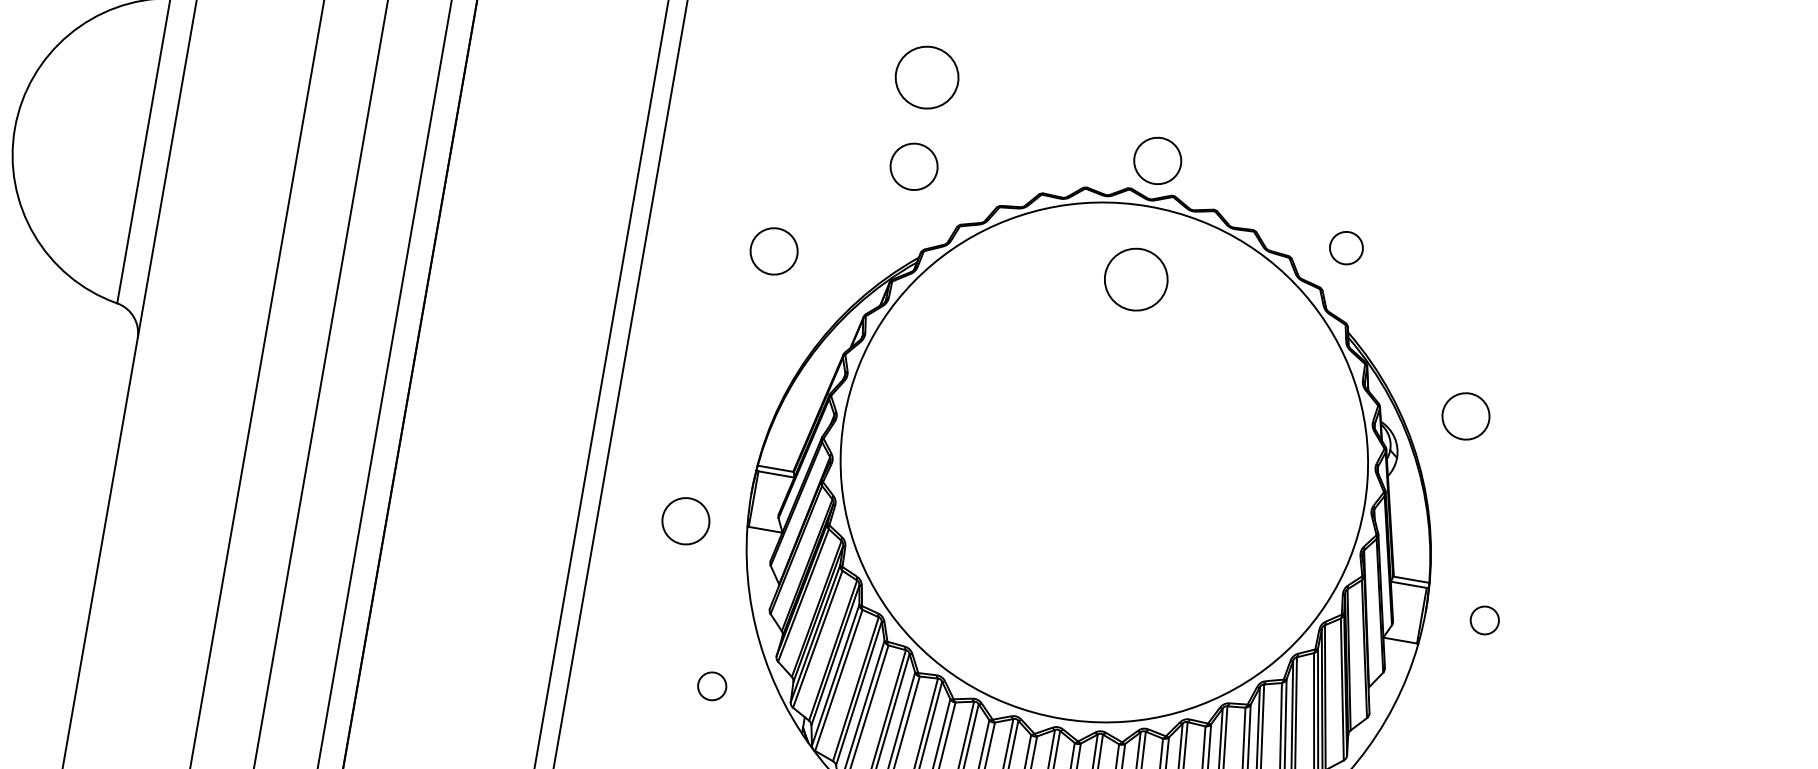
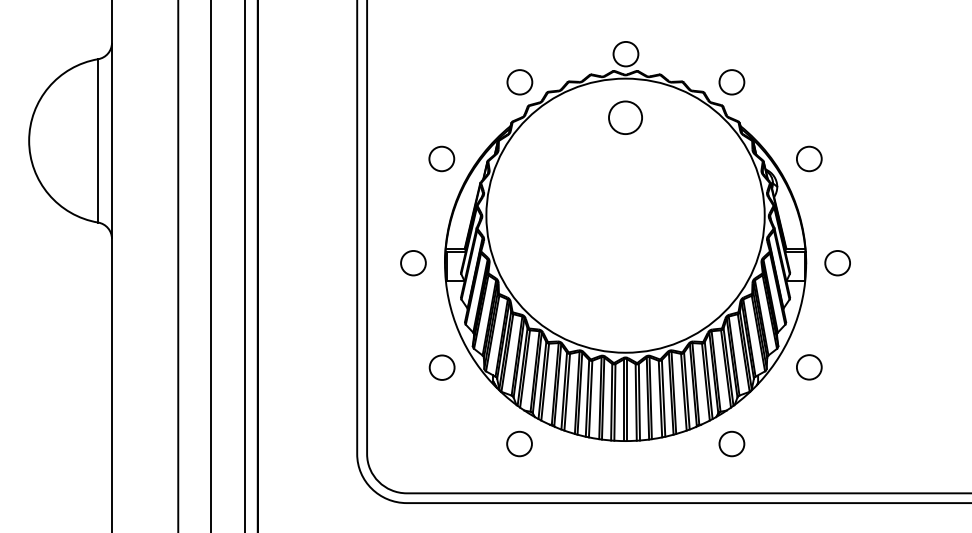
part: (927, 77) -> (498, 31), removed
part: (913, 167) -> (519, 82), moved
part: (1345, 248) -> (731, 82), size x1.43
part: (773, 250) -> (441, 158), moved
part: (685, 521) -> (413, 263), moved
part: (1484, 620) -> (837, 263), size x1.67
part: (711, 685) -> (441, 367), size x1.67

